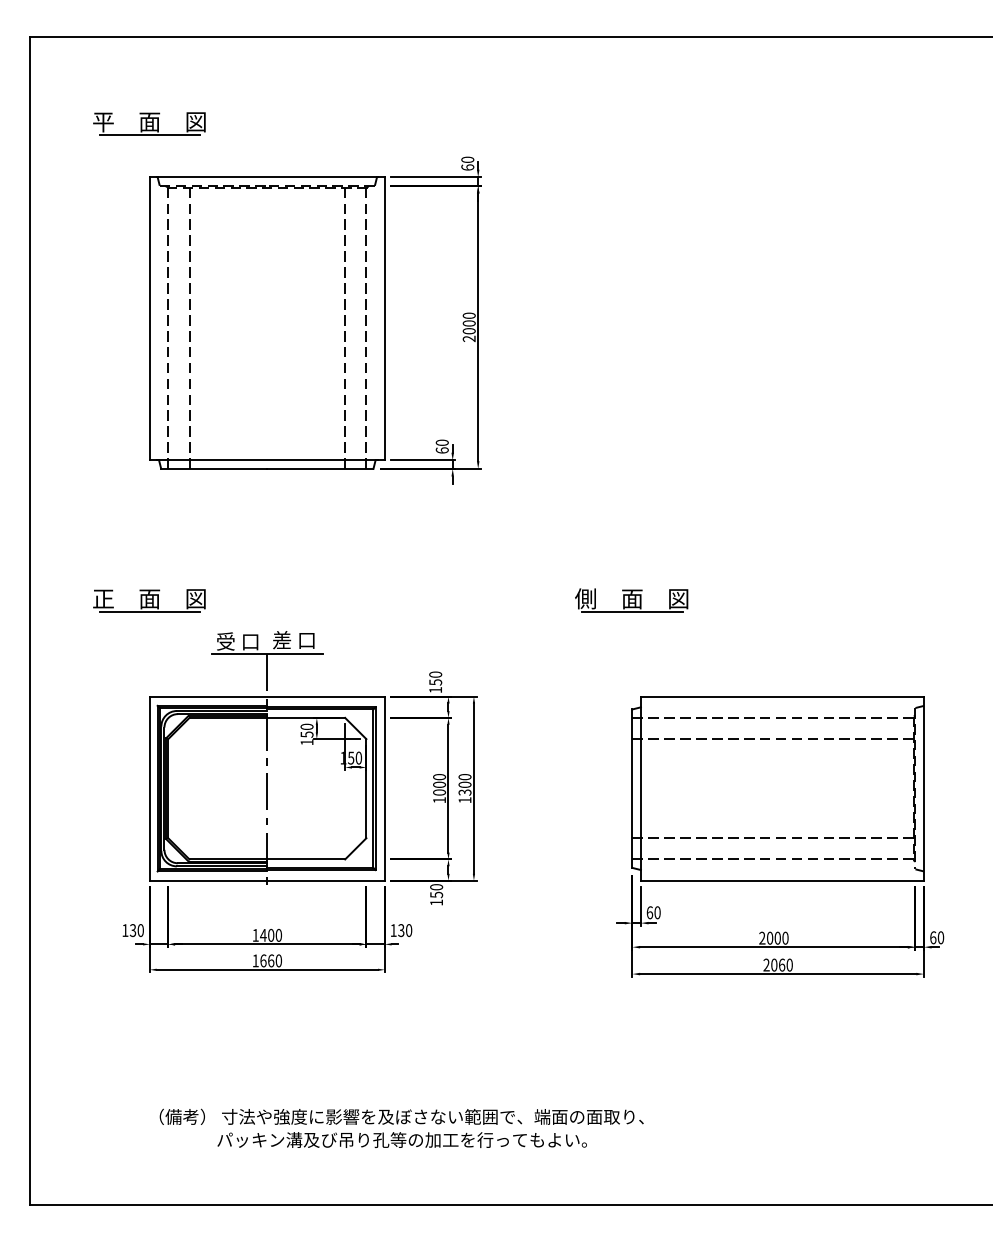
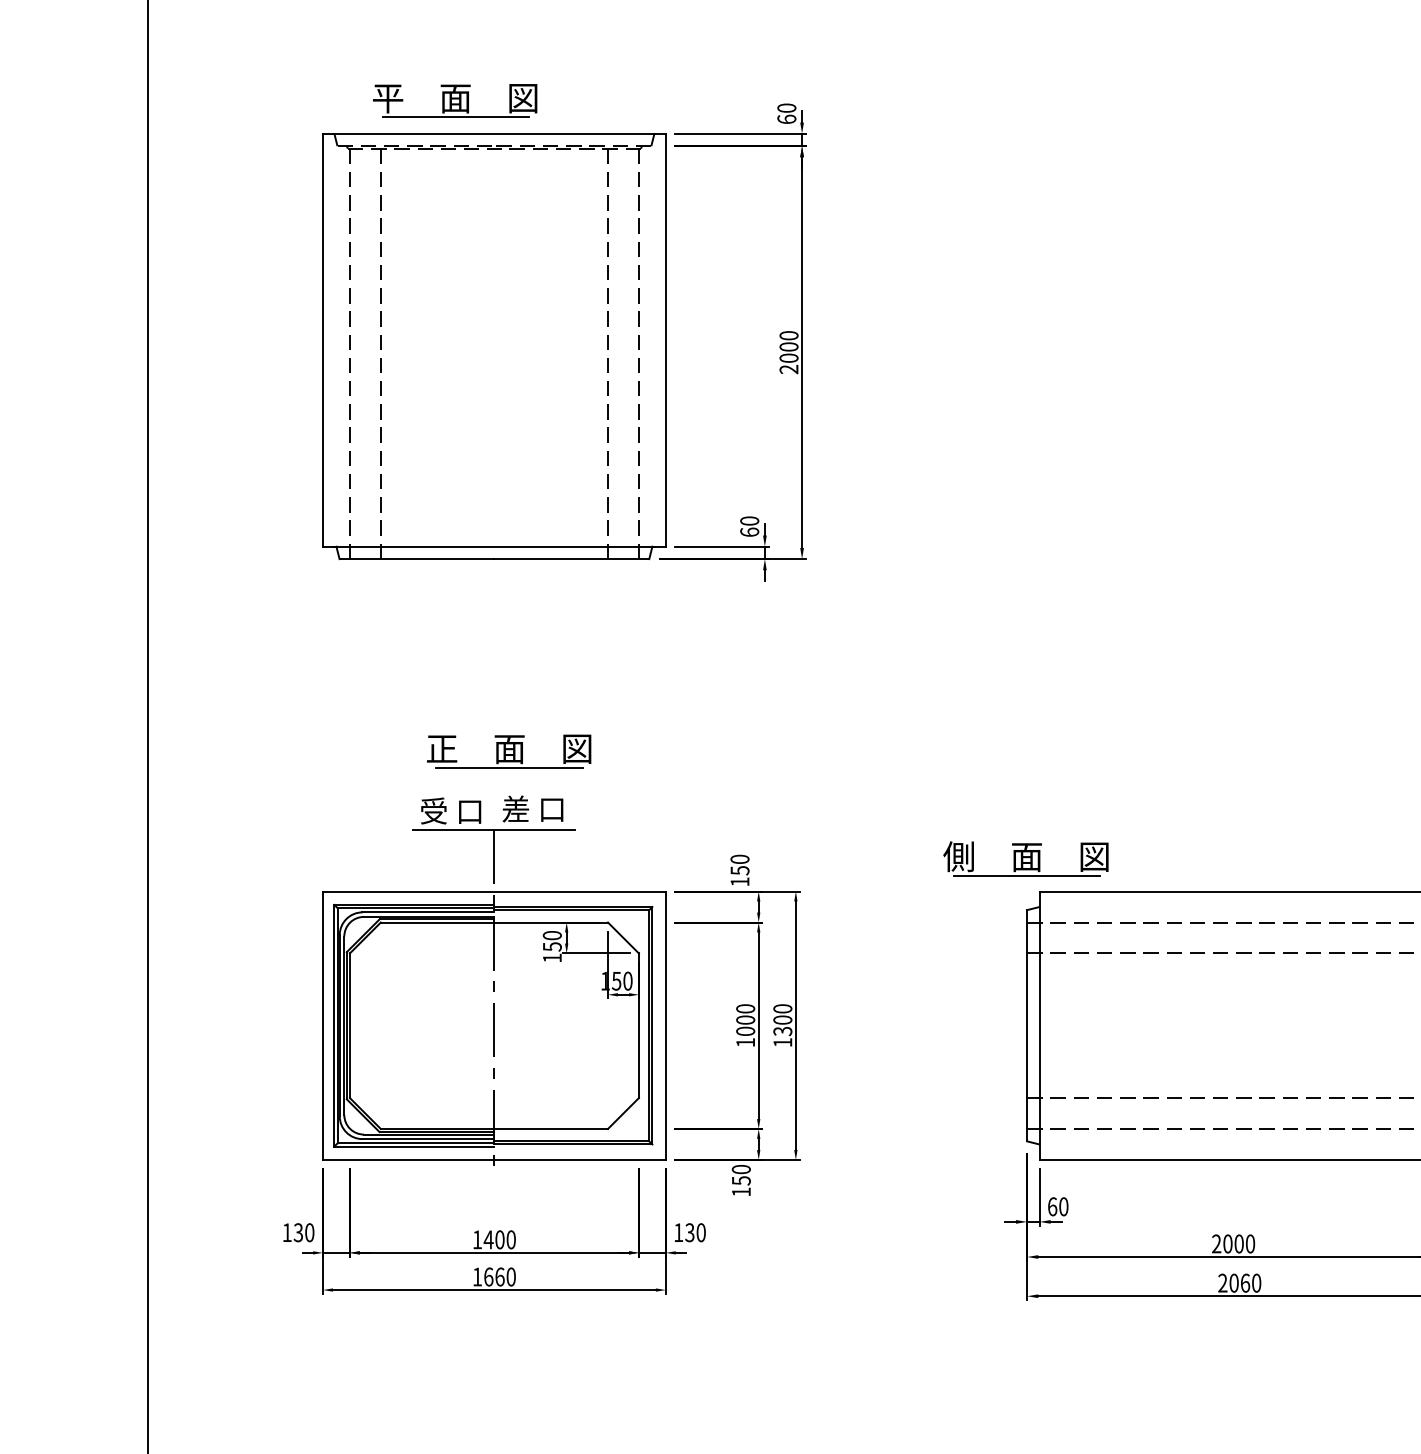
part: (149, 123) -> (455, 100), moved
part: (149, 600) -> (509, 751), moved
part: (631, 600) -> (1025, 859), moved

